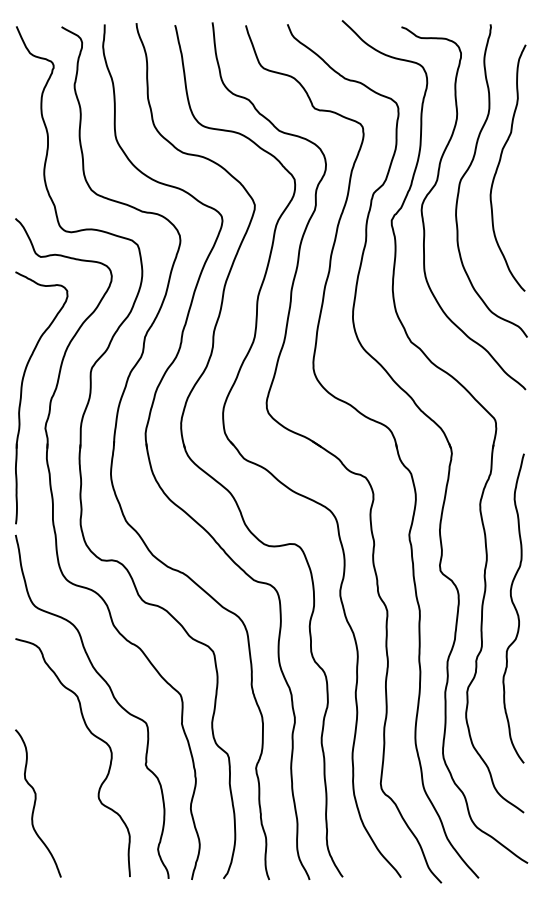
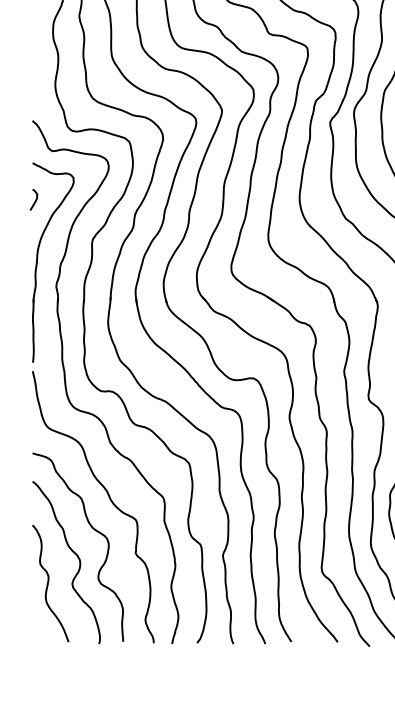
curve: (18, 319) -> (34, 200), added
curve: (66, 764) -> (72, 552), added

